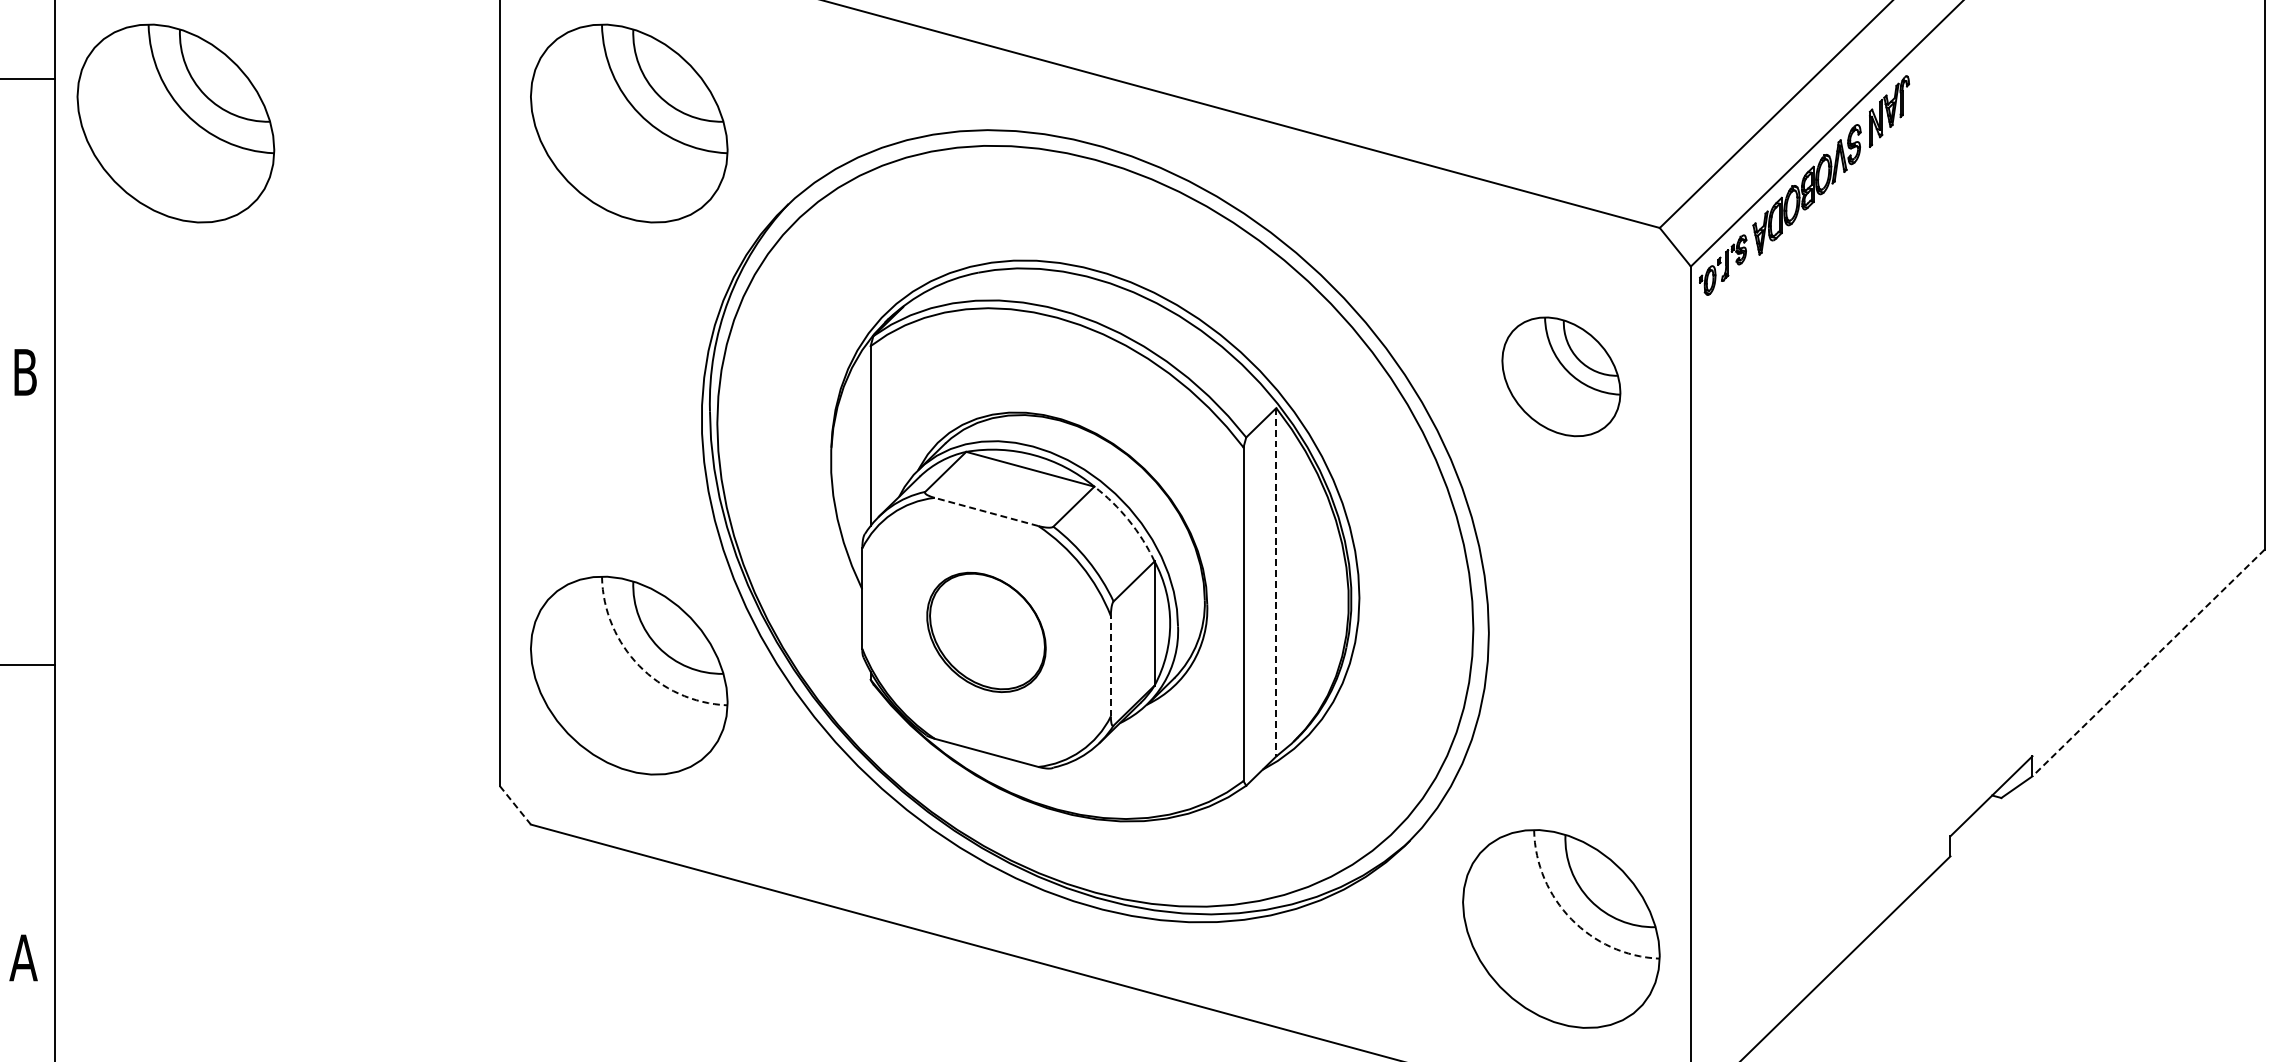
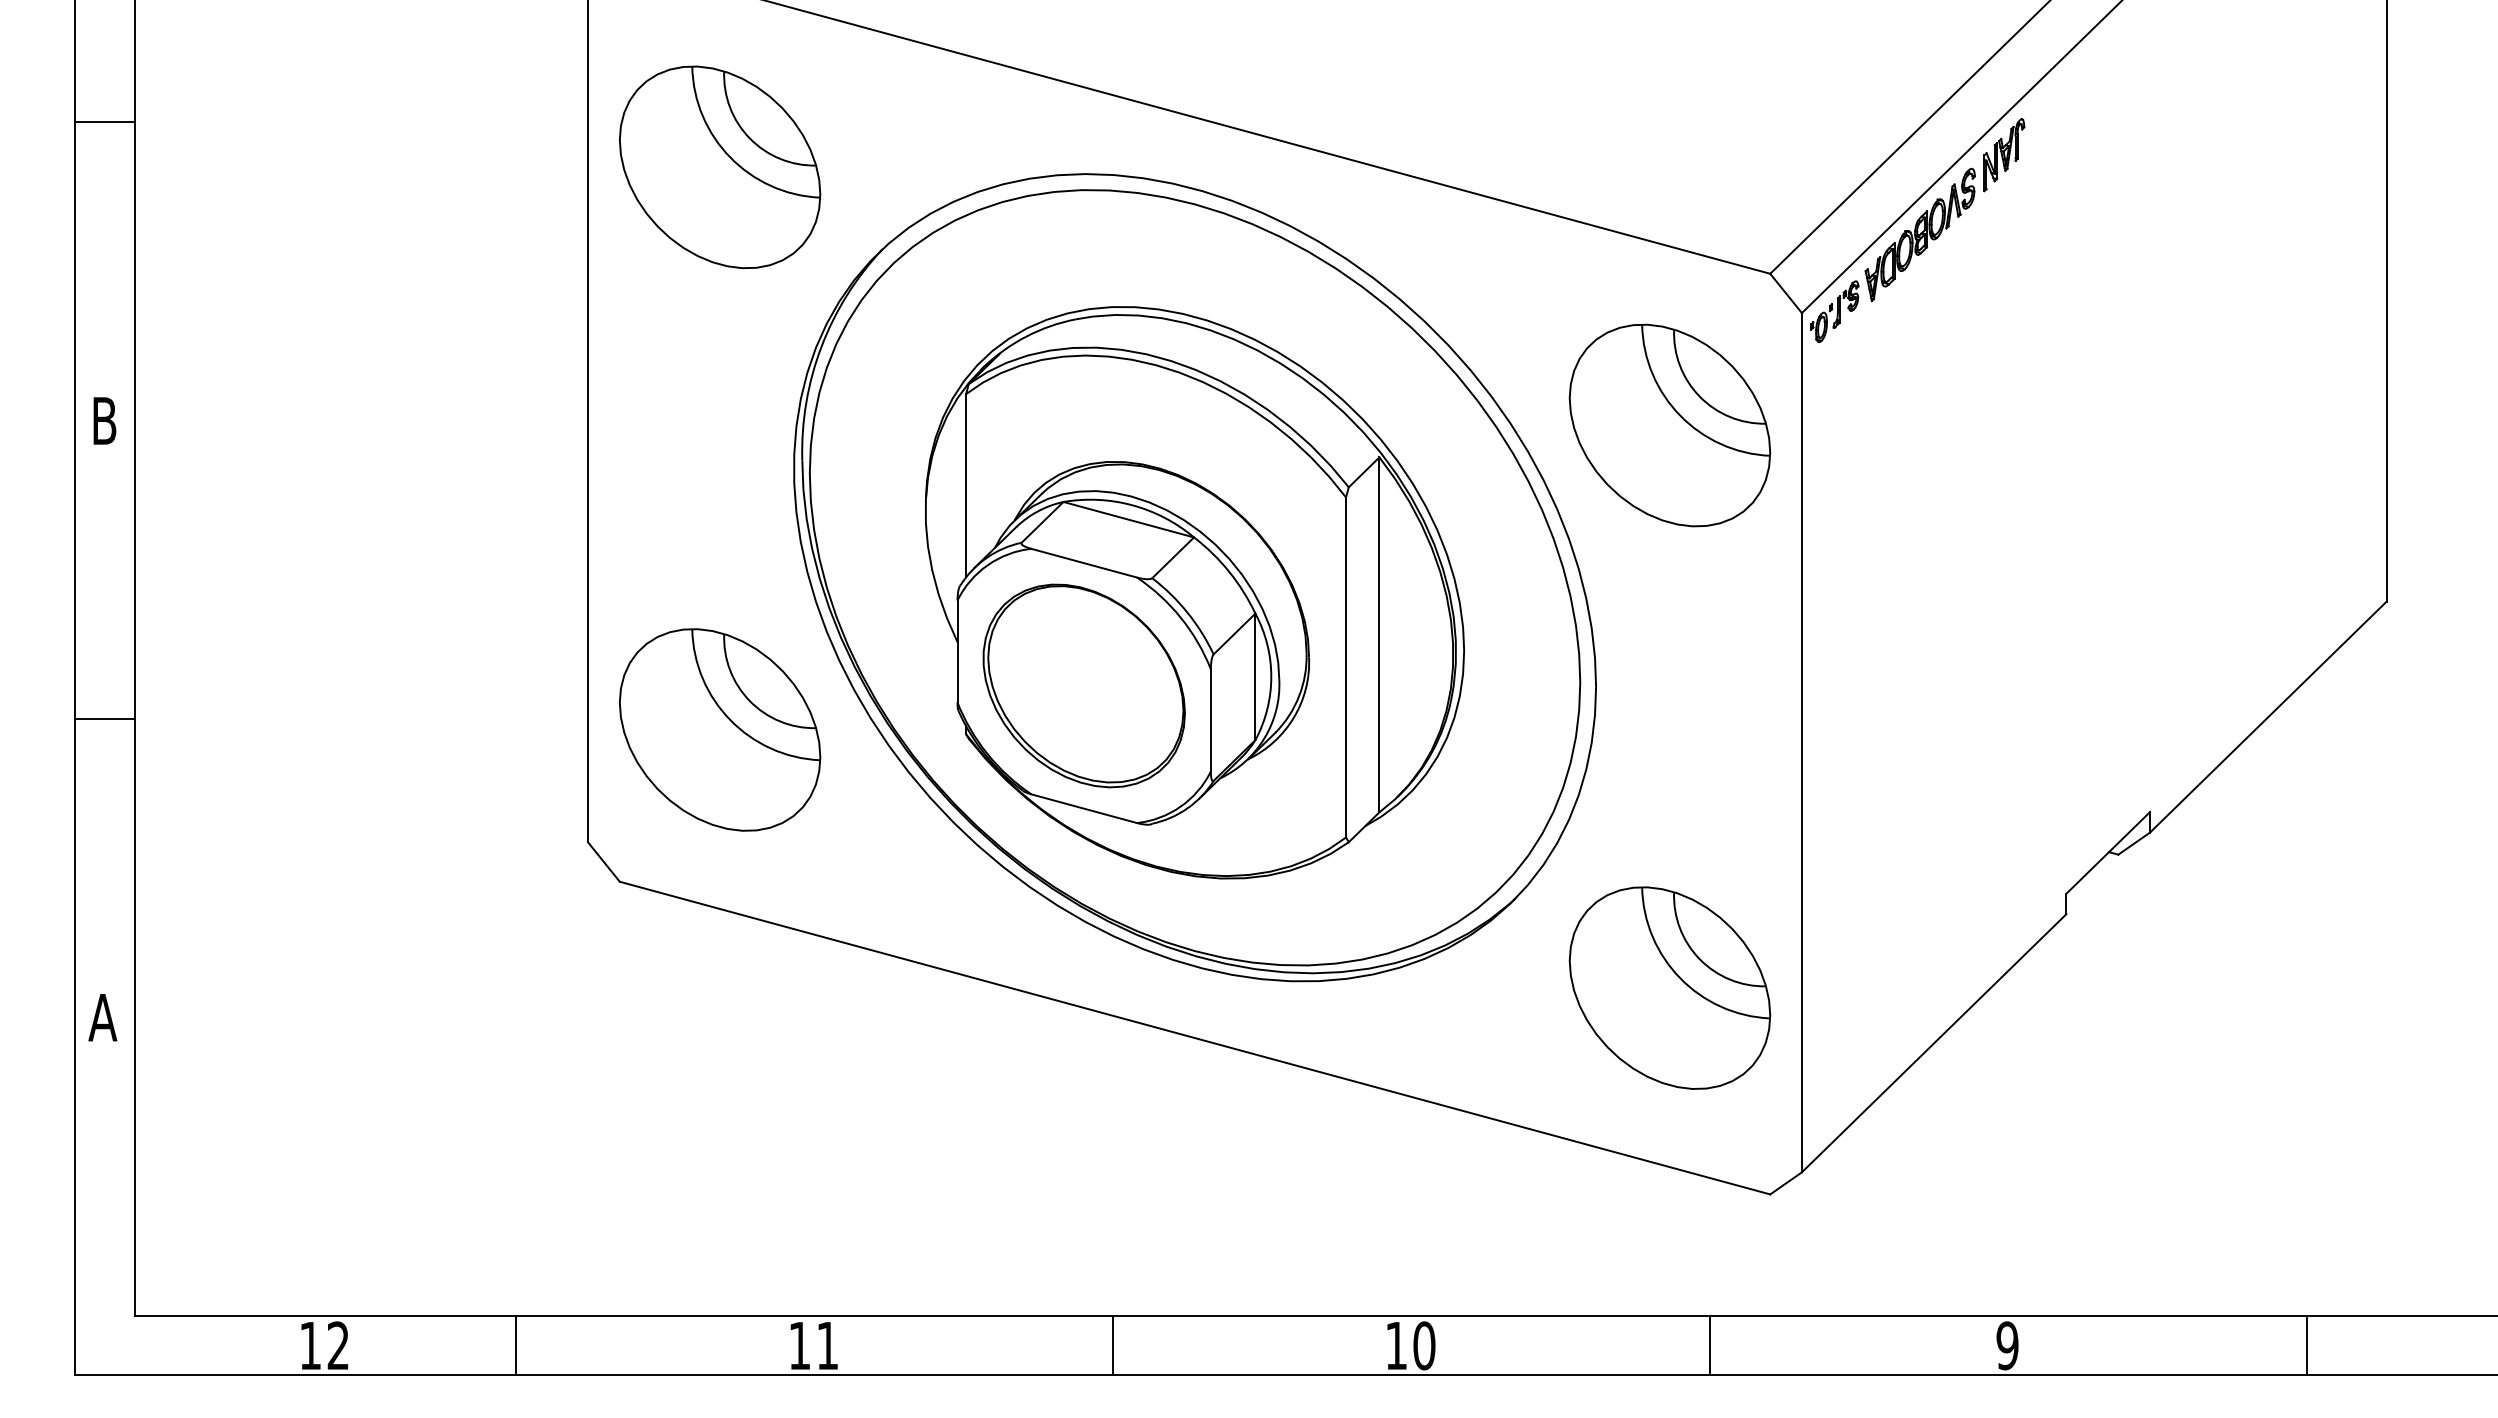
part: (176, 123) -> (258, 167), removed
part: (1560, 376) -> (1669, 425), size x1.67
line: (986, 512) -> (1084, 563), dashed -> solid
arc: (1129, 520) -> (1229, 571), dashed -> solid
line: (1276, 582) -> (1379, 635), dashed -> solid
part: (985, 631) -> (1083, 685), size x1.67
line: (2148, 663) -> (2268, 717), dashed -> solid
line: (1110, 665) -> (1210, 719), dashed -> solid
arc: (639, 666) -> (730, 720), dashed -> solid
line: (515, 805) -> (604, 862), dashed -> solid
arc: (1571, 919) -> (1680, 978), dashed -> solid

